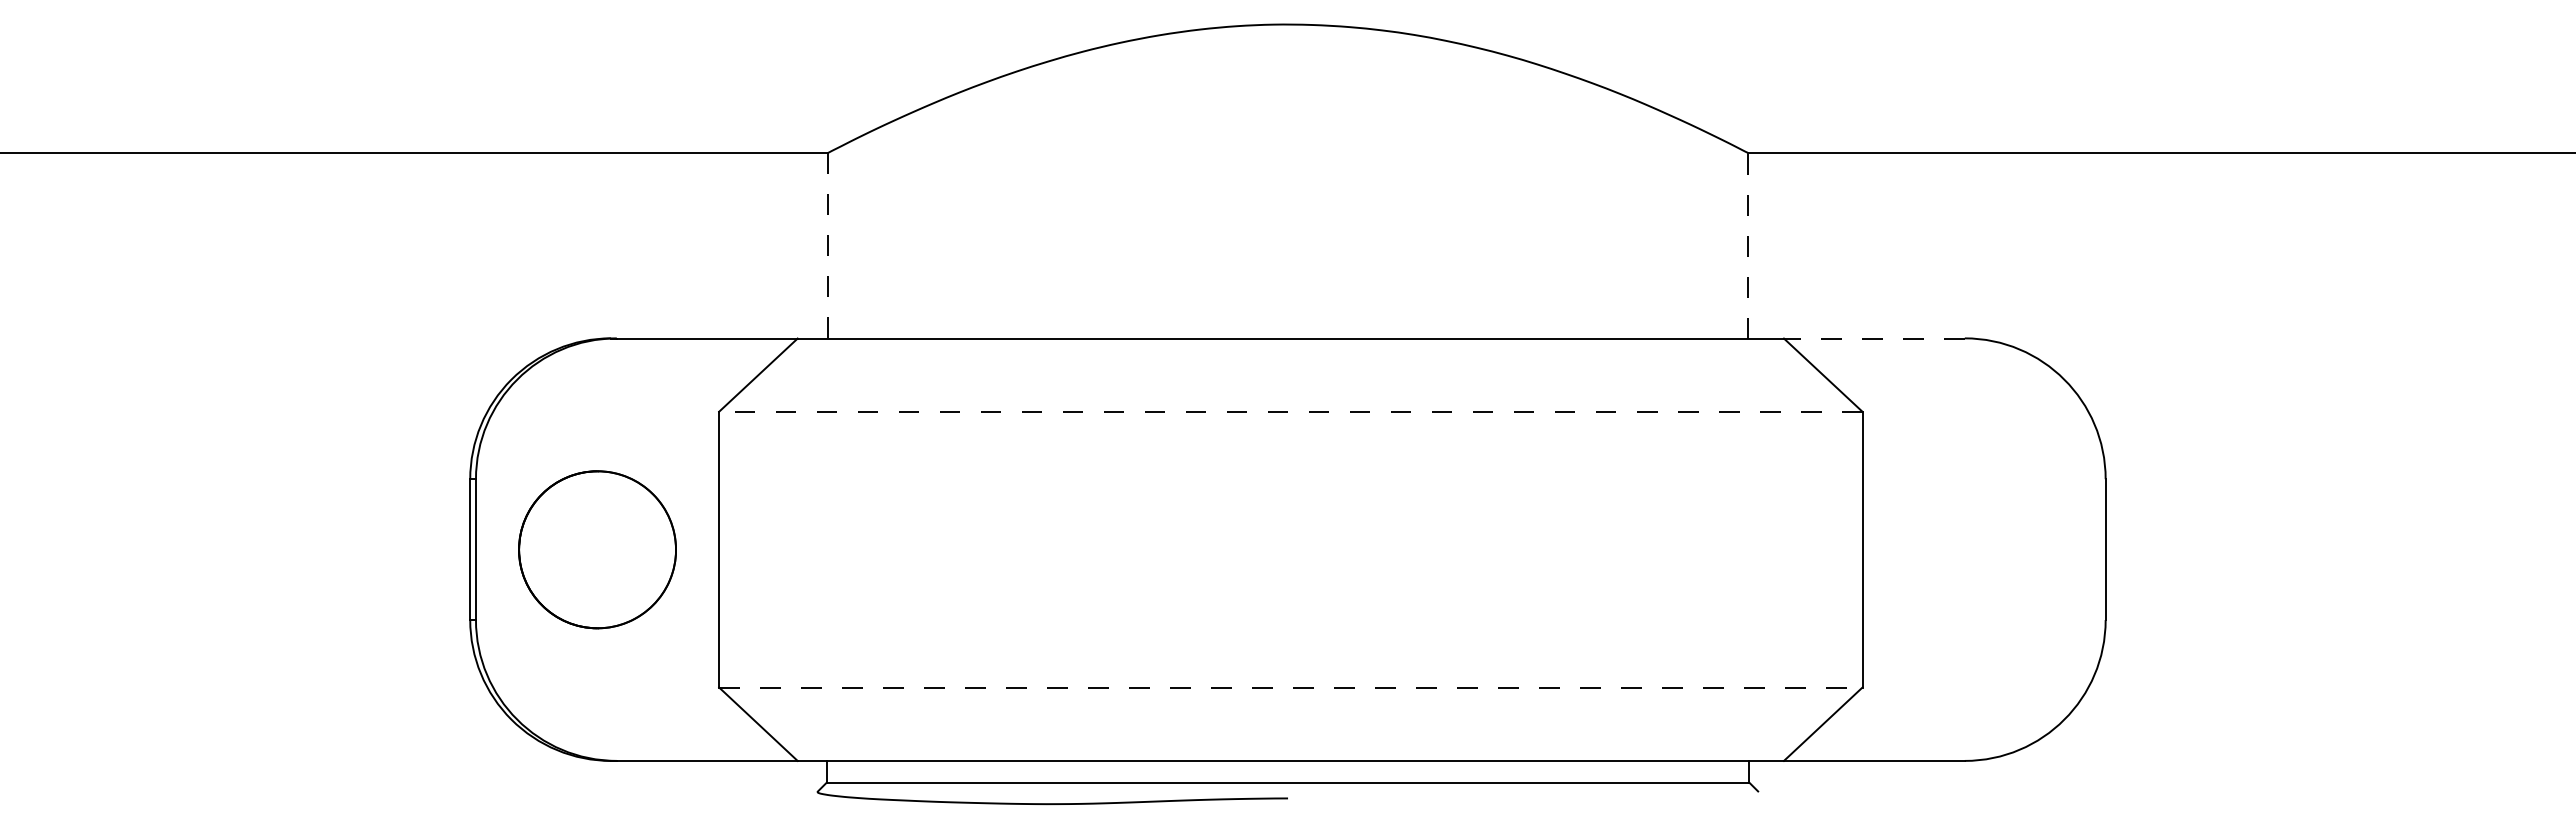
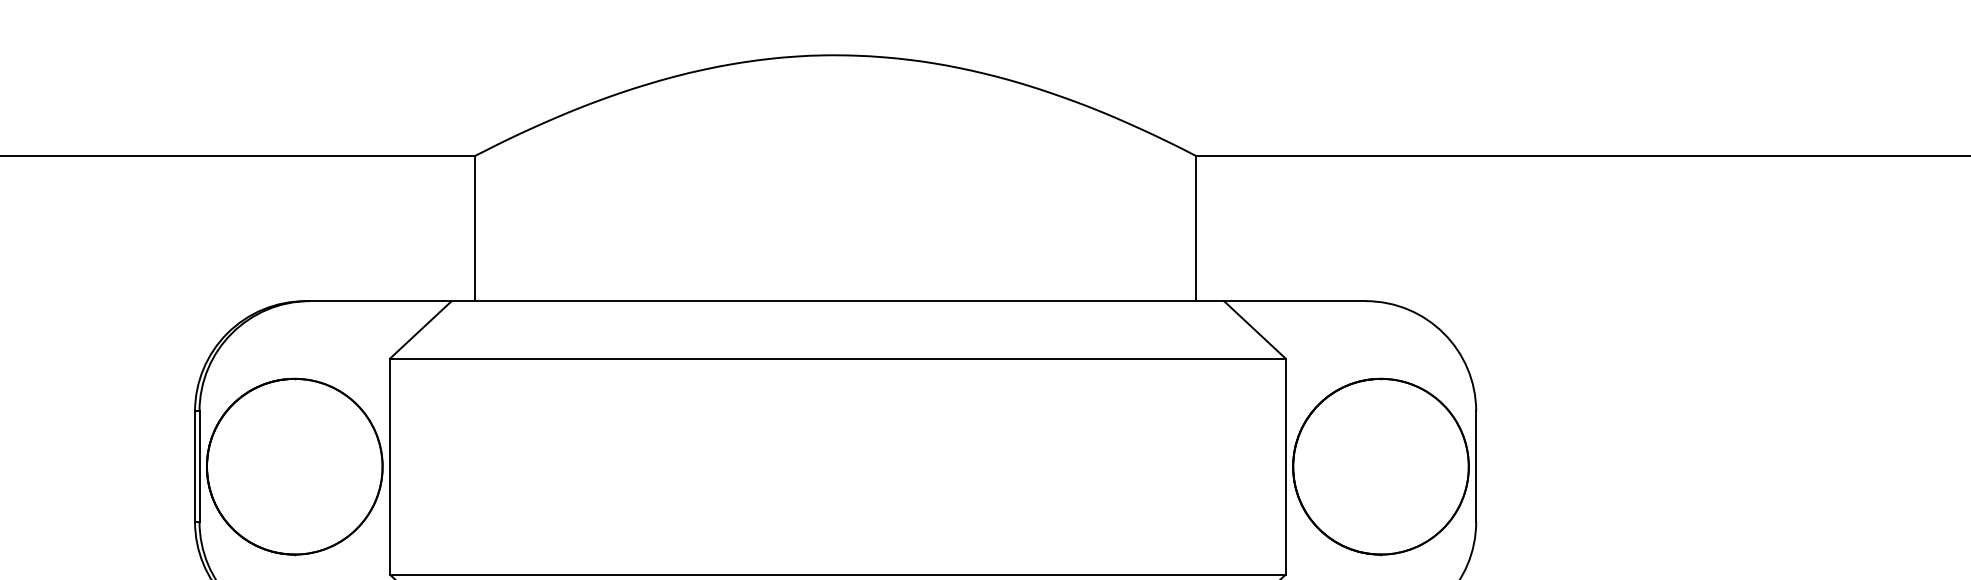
line: (828, 245) -> (475, 228), dashed -> solid
line: (1748, 245) -> (1196, 228), dashed -> solid
line: (1873, 338) -> (1294, 301), dashed -> solid
line: (1290, 411) -> (837, 358), dashed -> solid
part: (597, 549) -> (294, 466), size x1.43
part: (1984, 549) -> (1381, 466), added
line: (1290, 687) -> (837, 574), dashed -> solid

